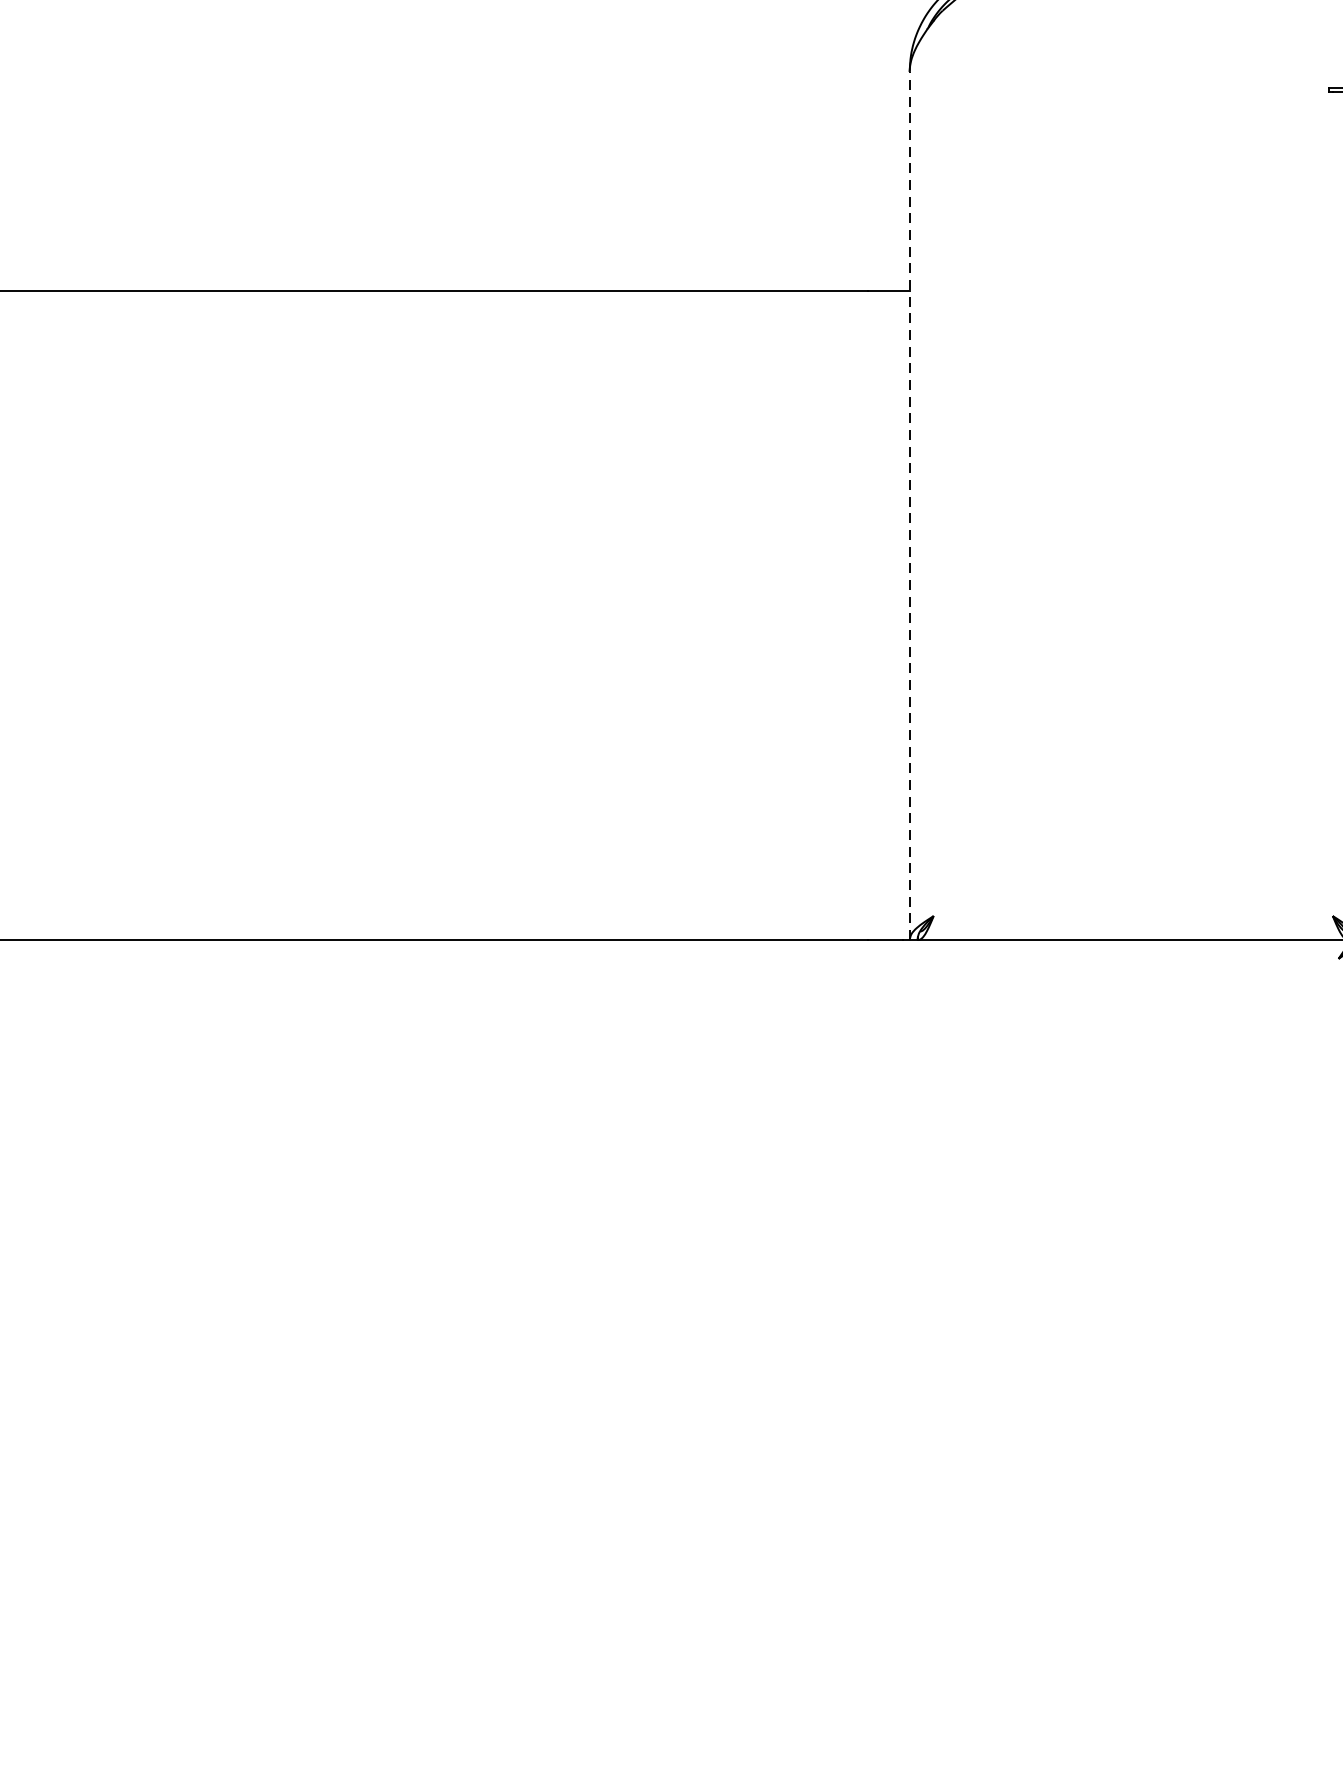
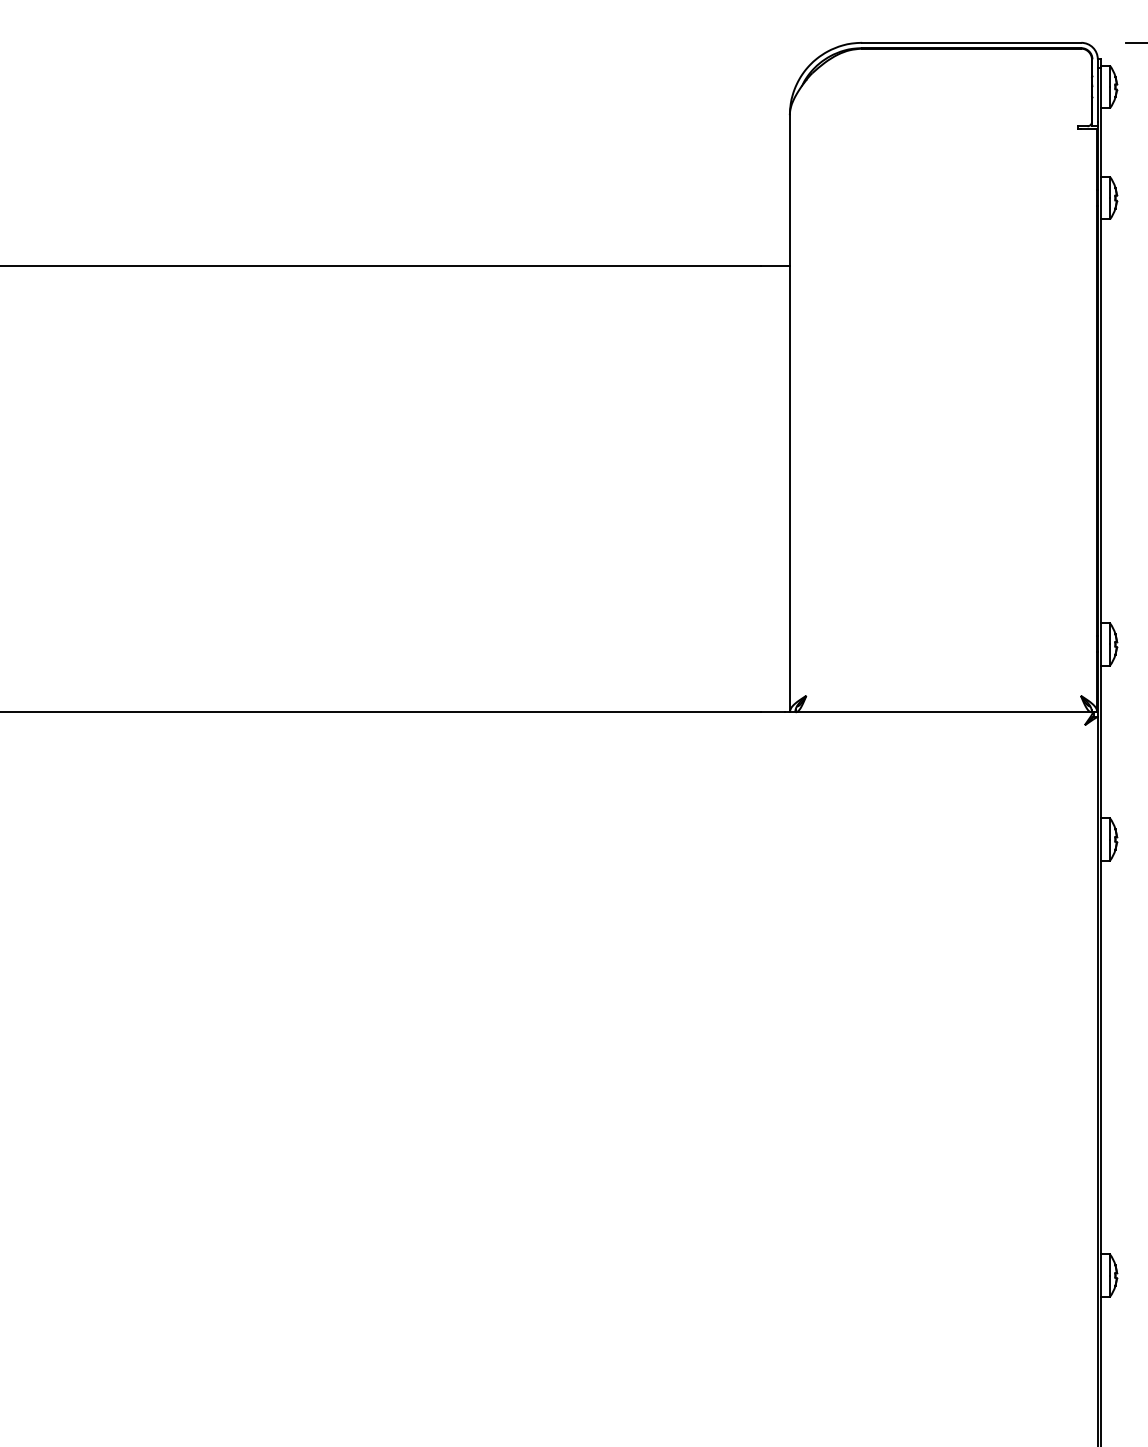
line: (909, 505) -> (789, 413), dashed -> solid

